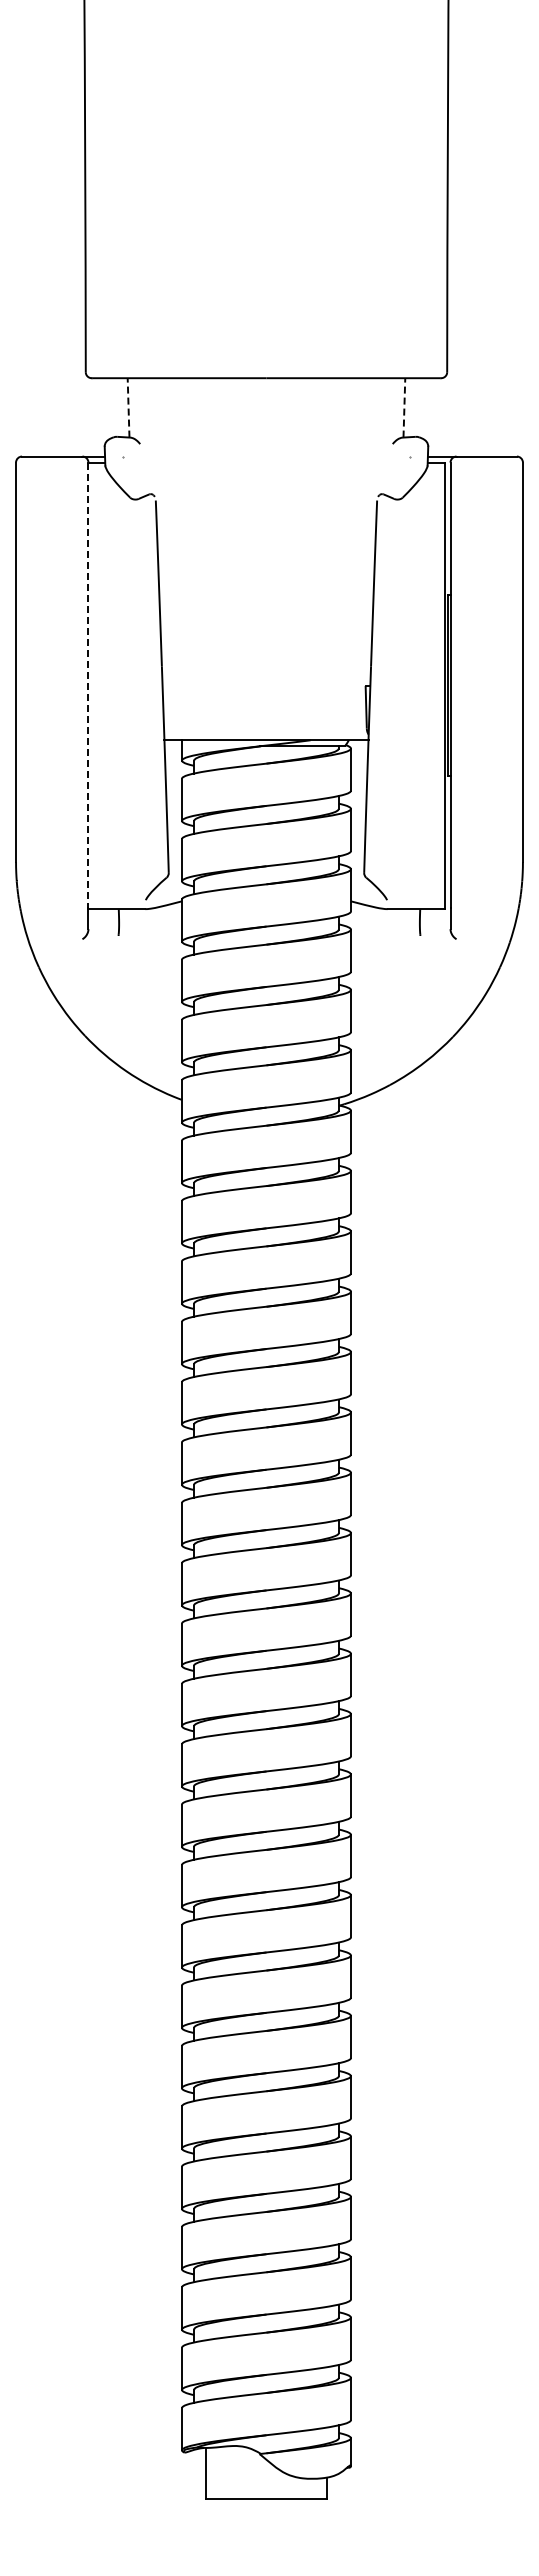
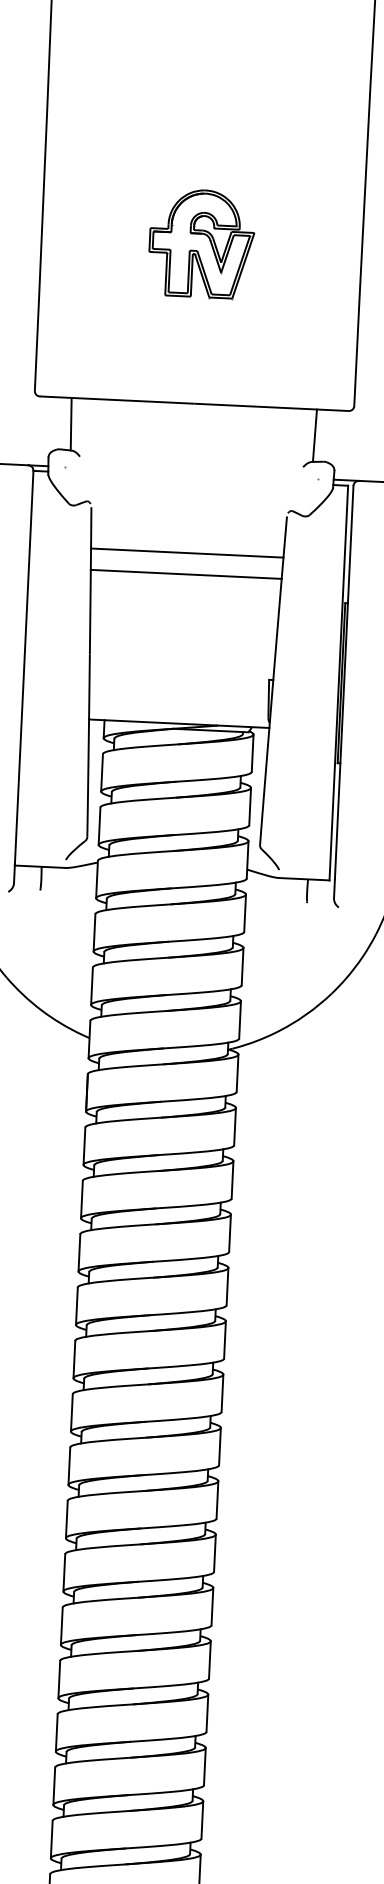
part: (265, 197) -> (200, 243), added
line: (128, 407) -> (71, 423), dashed -> solid
line: (404, 407) -> (315, 435), dashed -> solid
line: (266, 547) -> (187, 553), added
line: (266, 571) -> (186, 574), added
line: (88, 685) -> (24, 667), dashed -> solid

